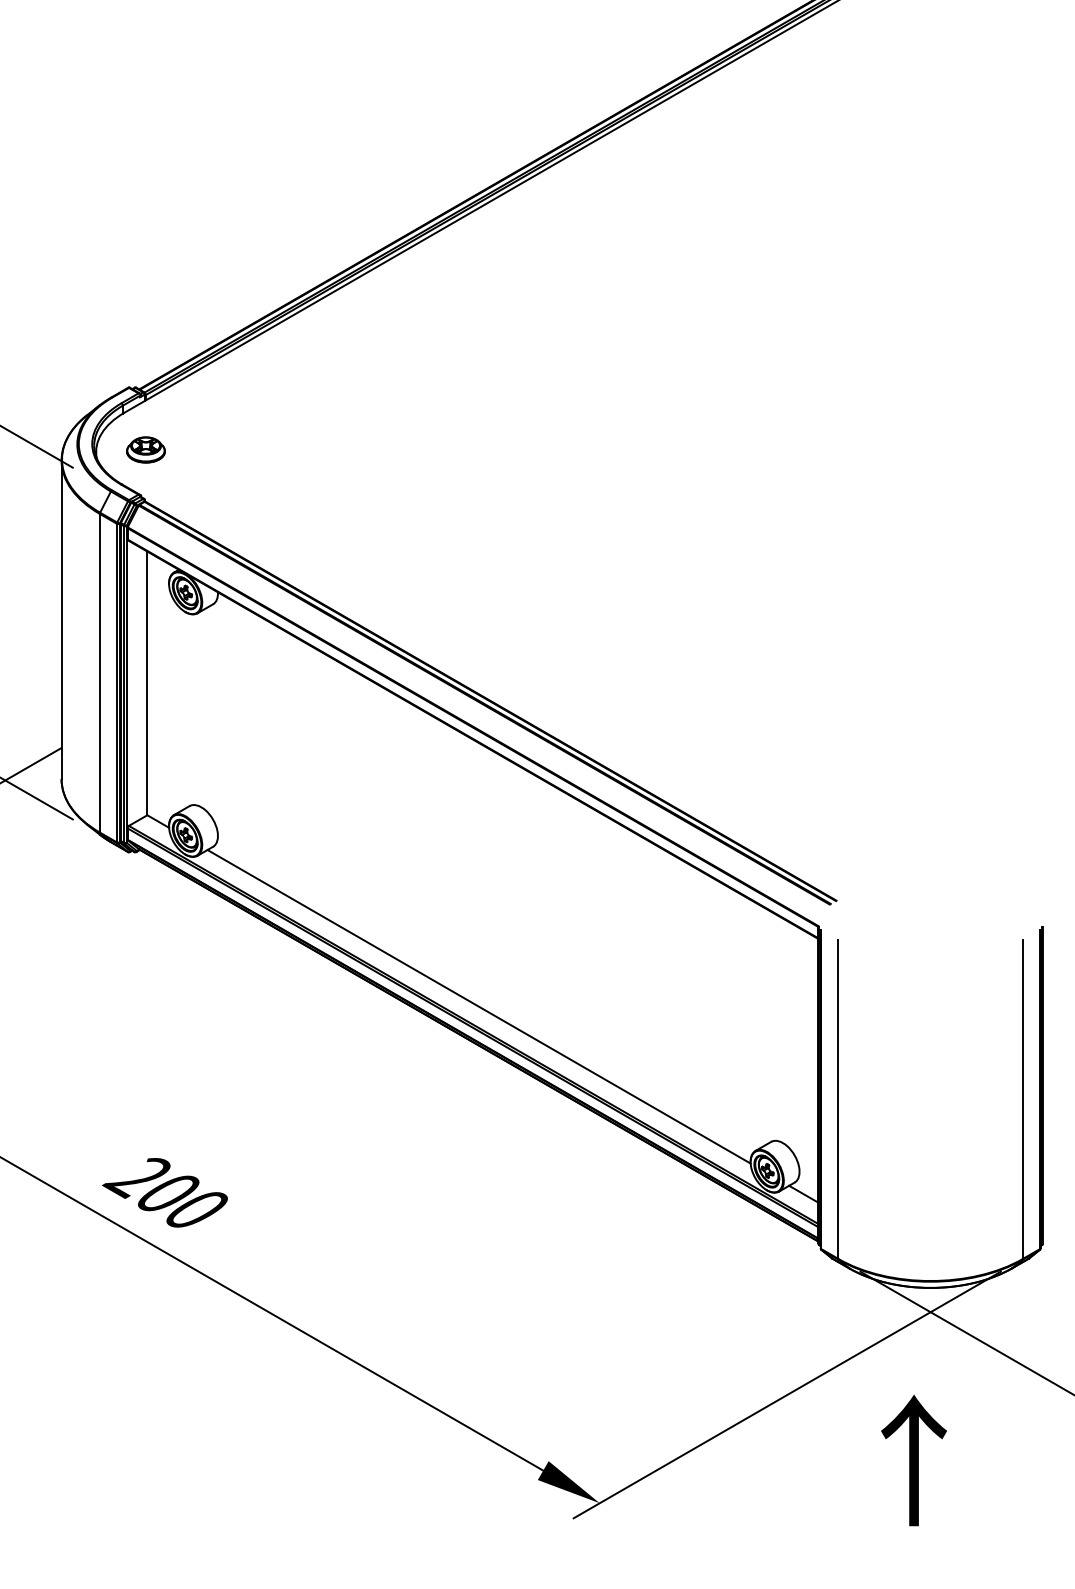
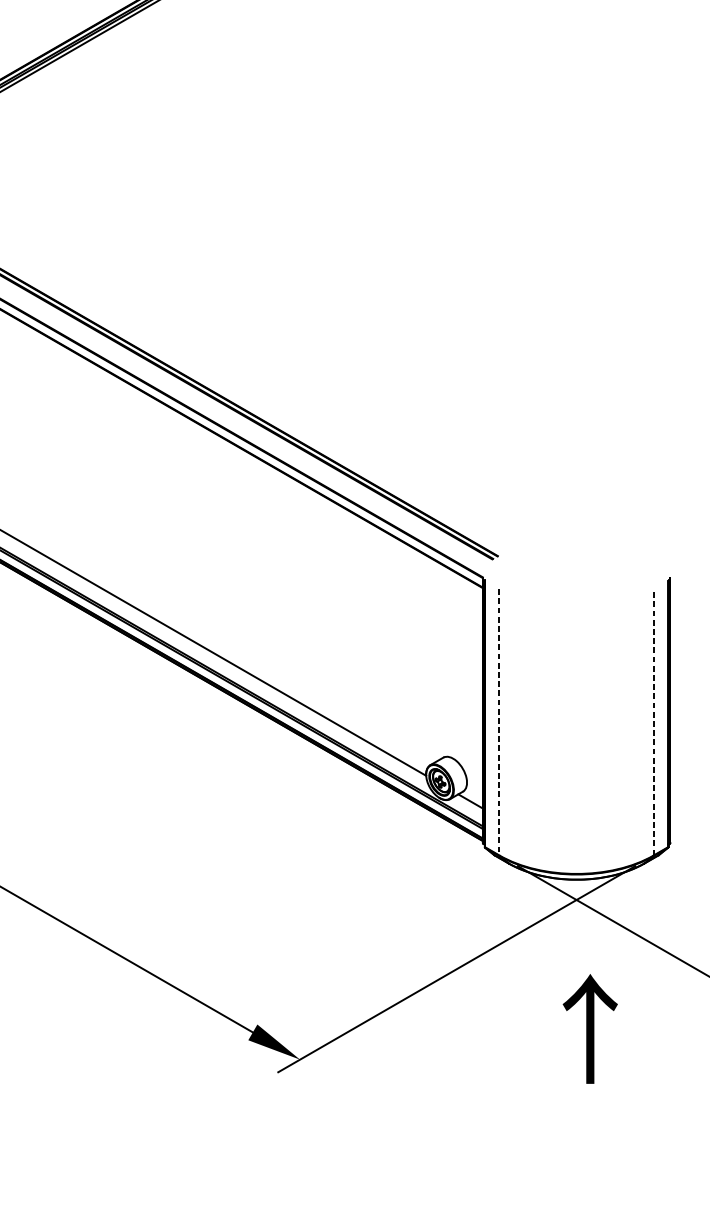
line: (1022, 1099) -> (653, 722), solid -> dashed
line: (838, 1100) -> (499, 723), solid -> dashed
text: (913, 1460) -> (589, 1028), moved

